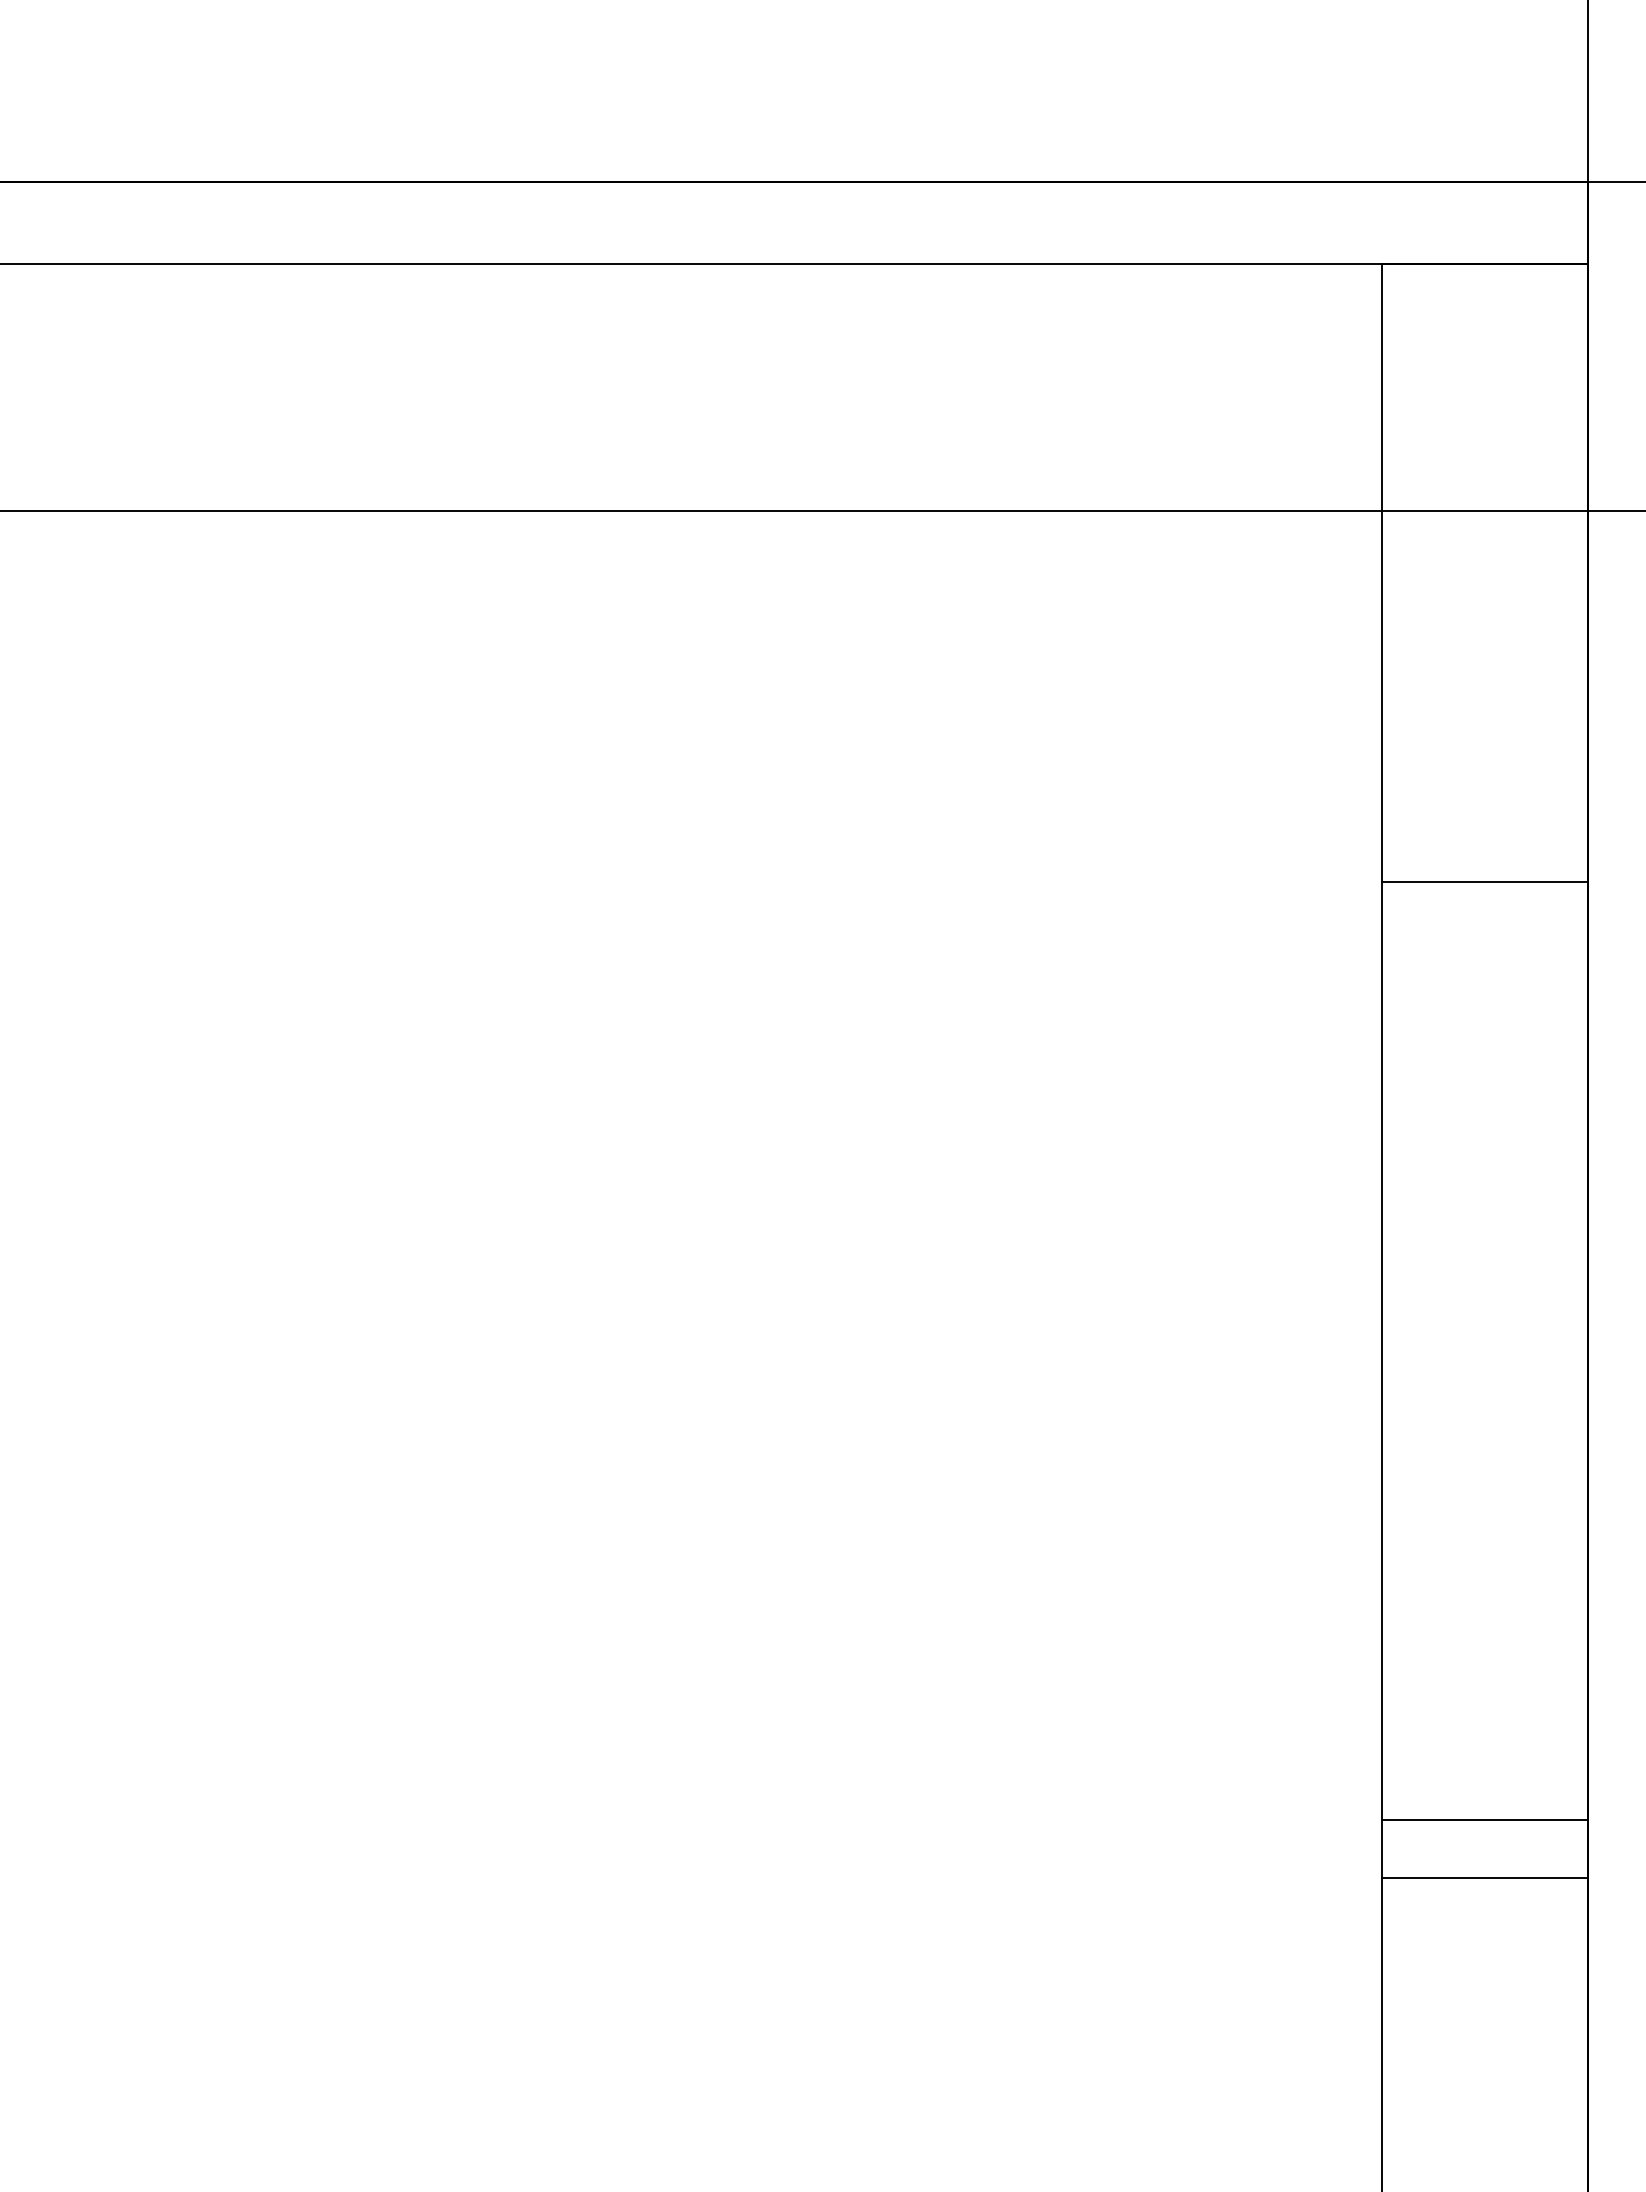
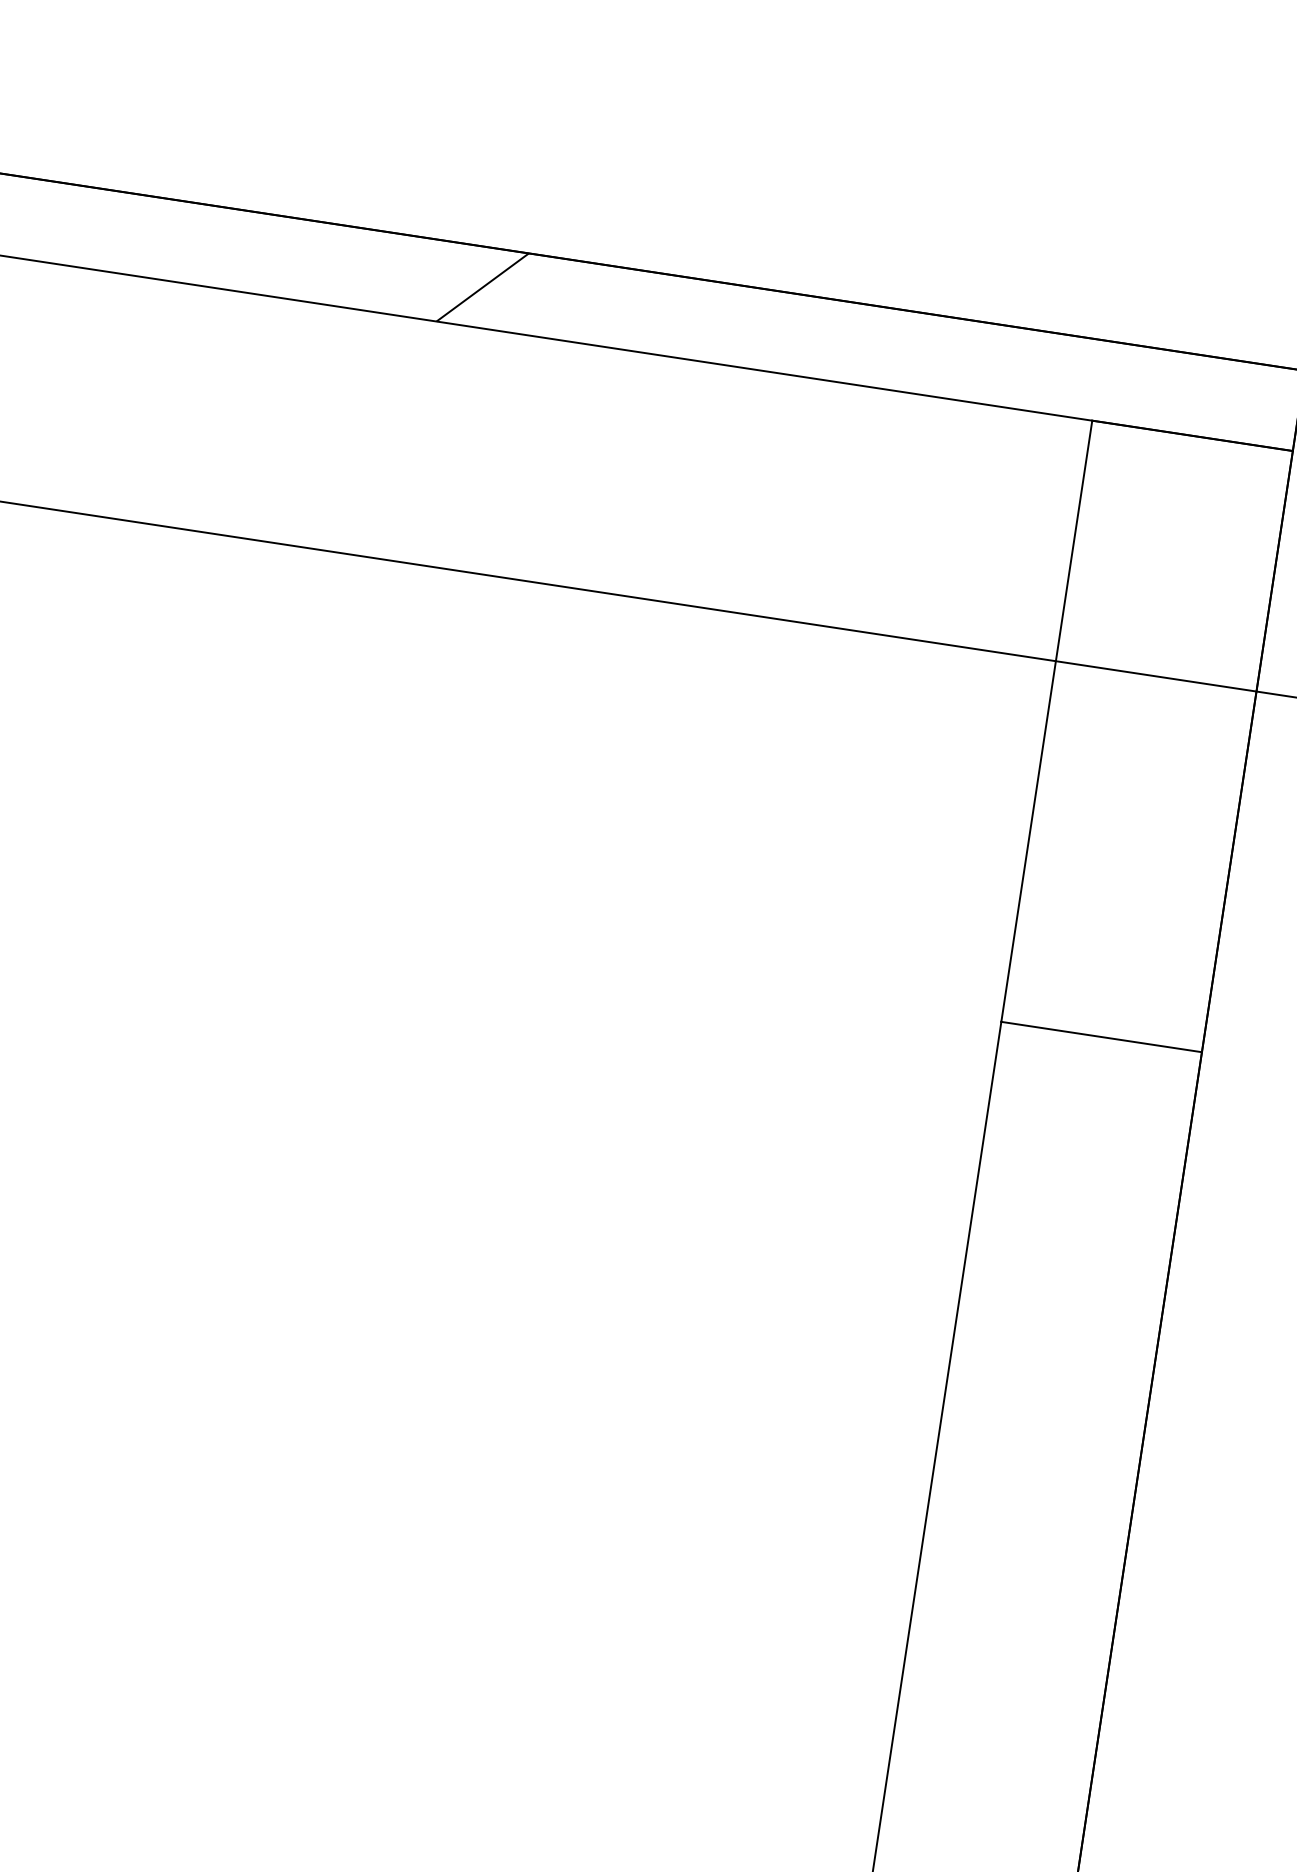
hatch: (749, 222) -> (482, 286), added

